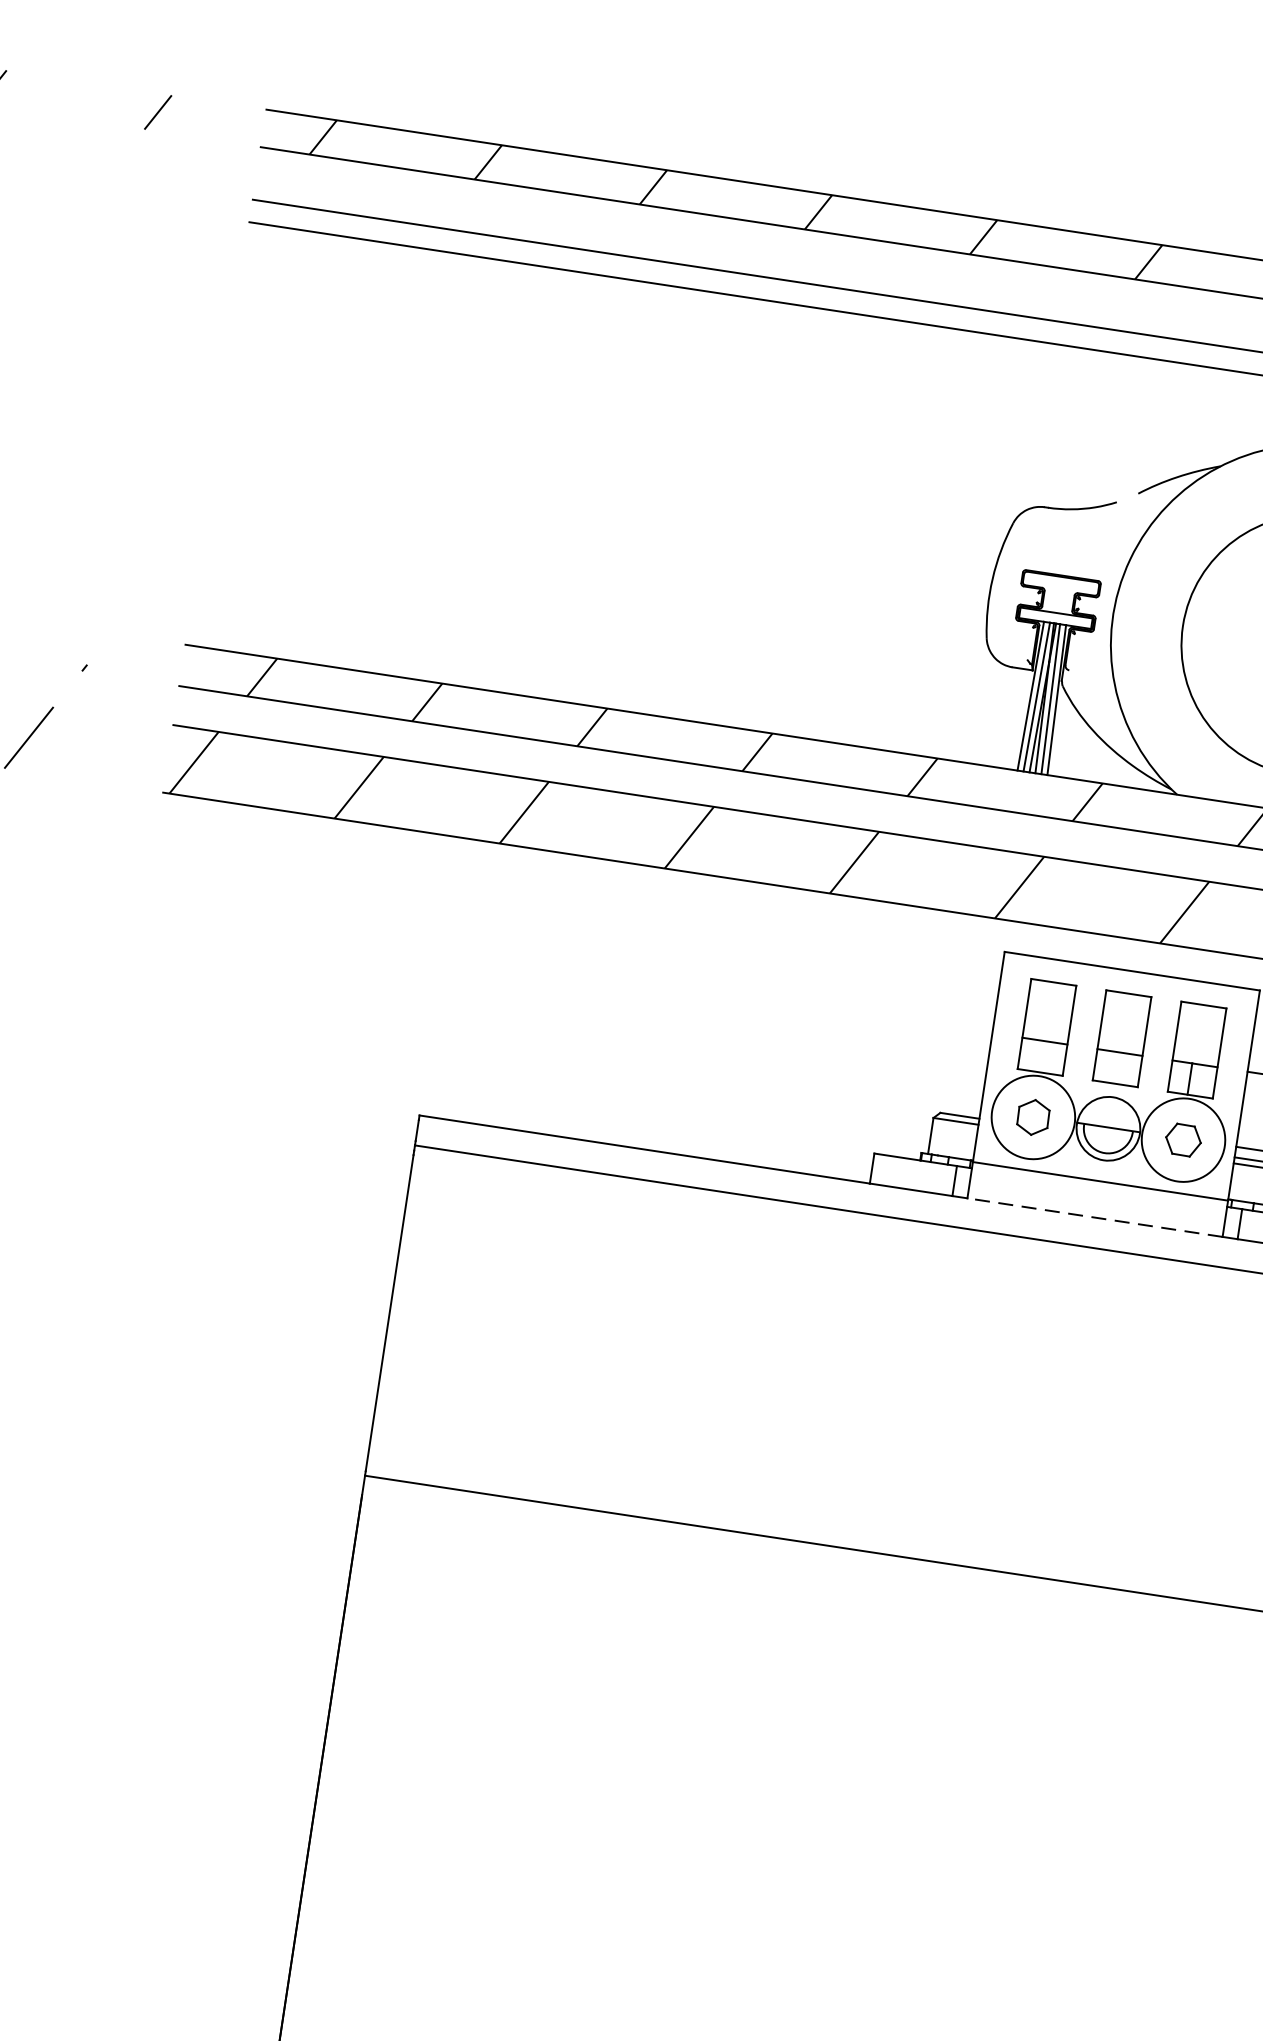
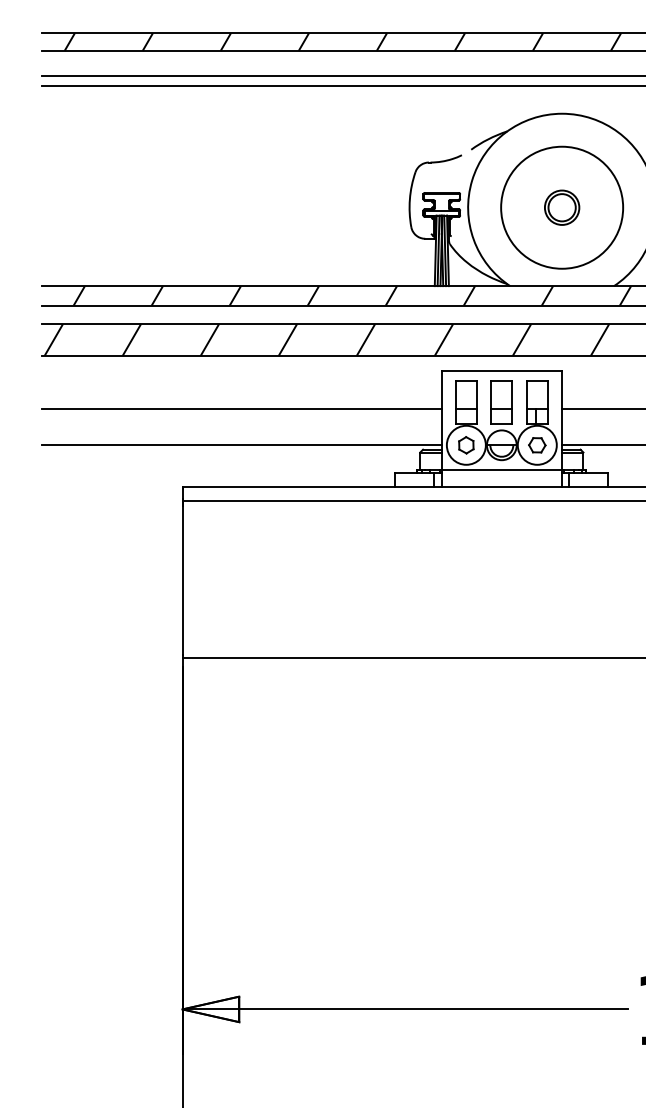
line: (569, 969) -> (241, 409), added
line: (557, 1043) -> (241, 444), added
line: (1094, 1217) -> (501, 487), dashed -> solid

